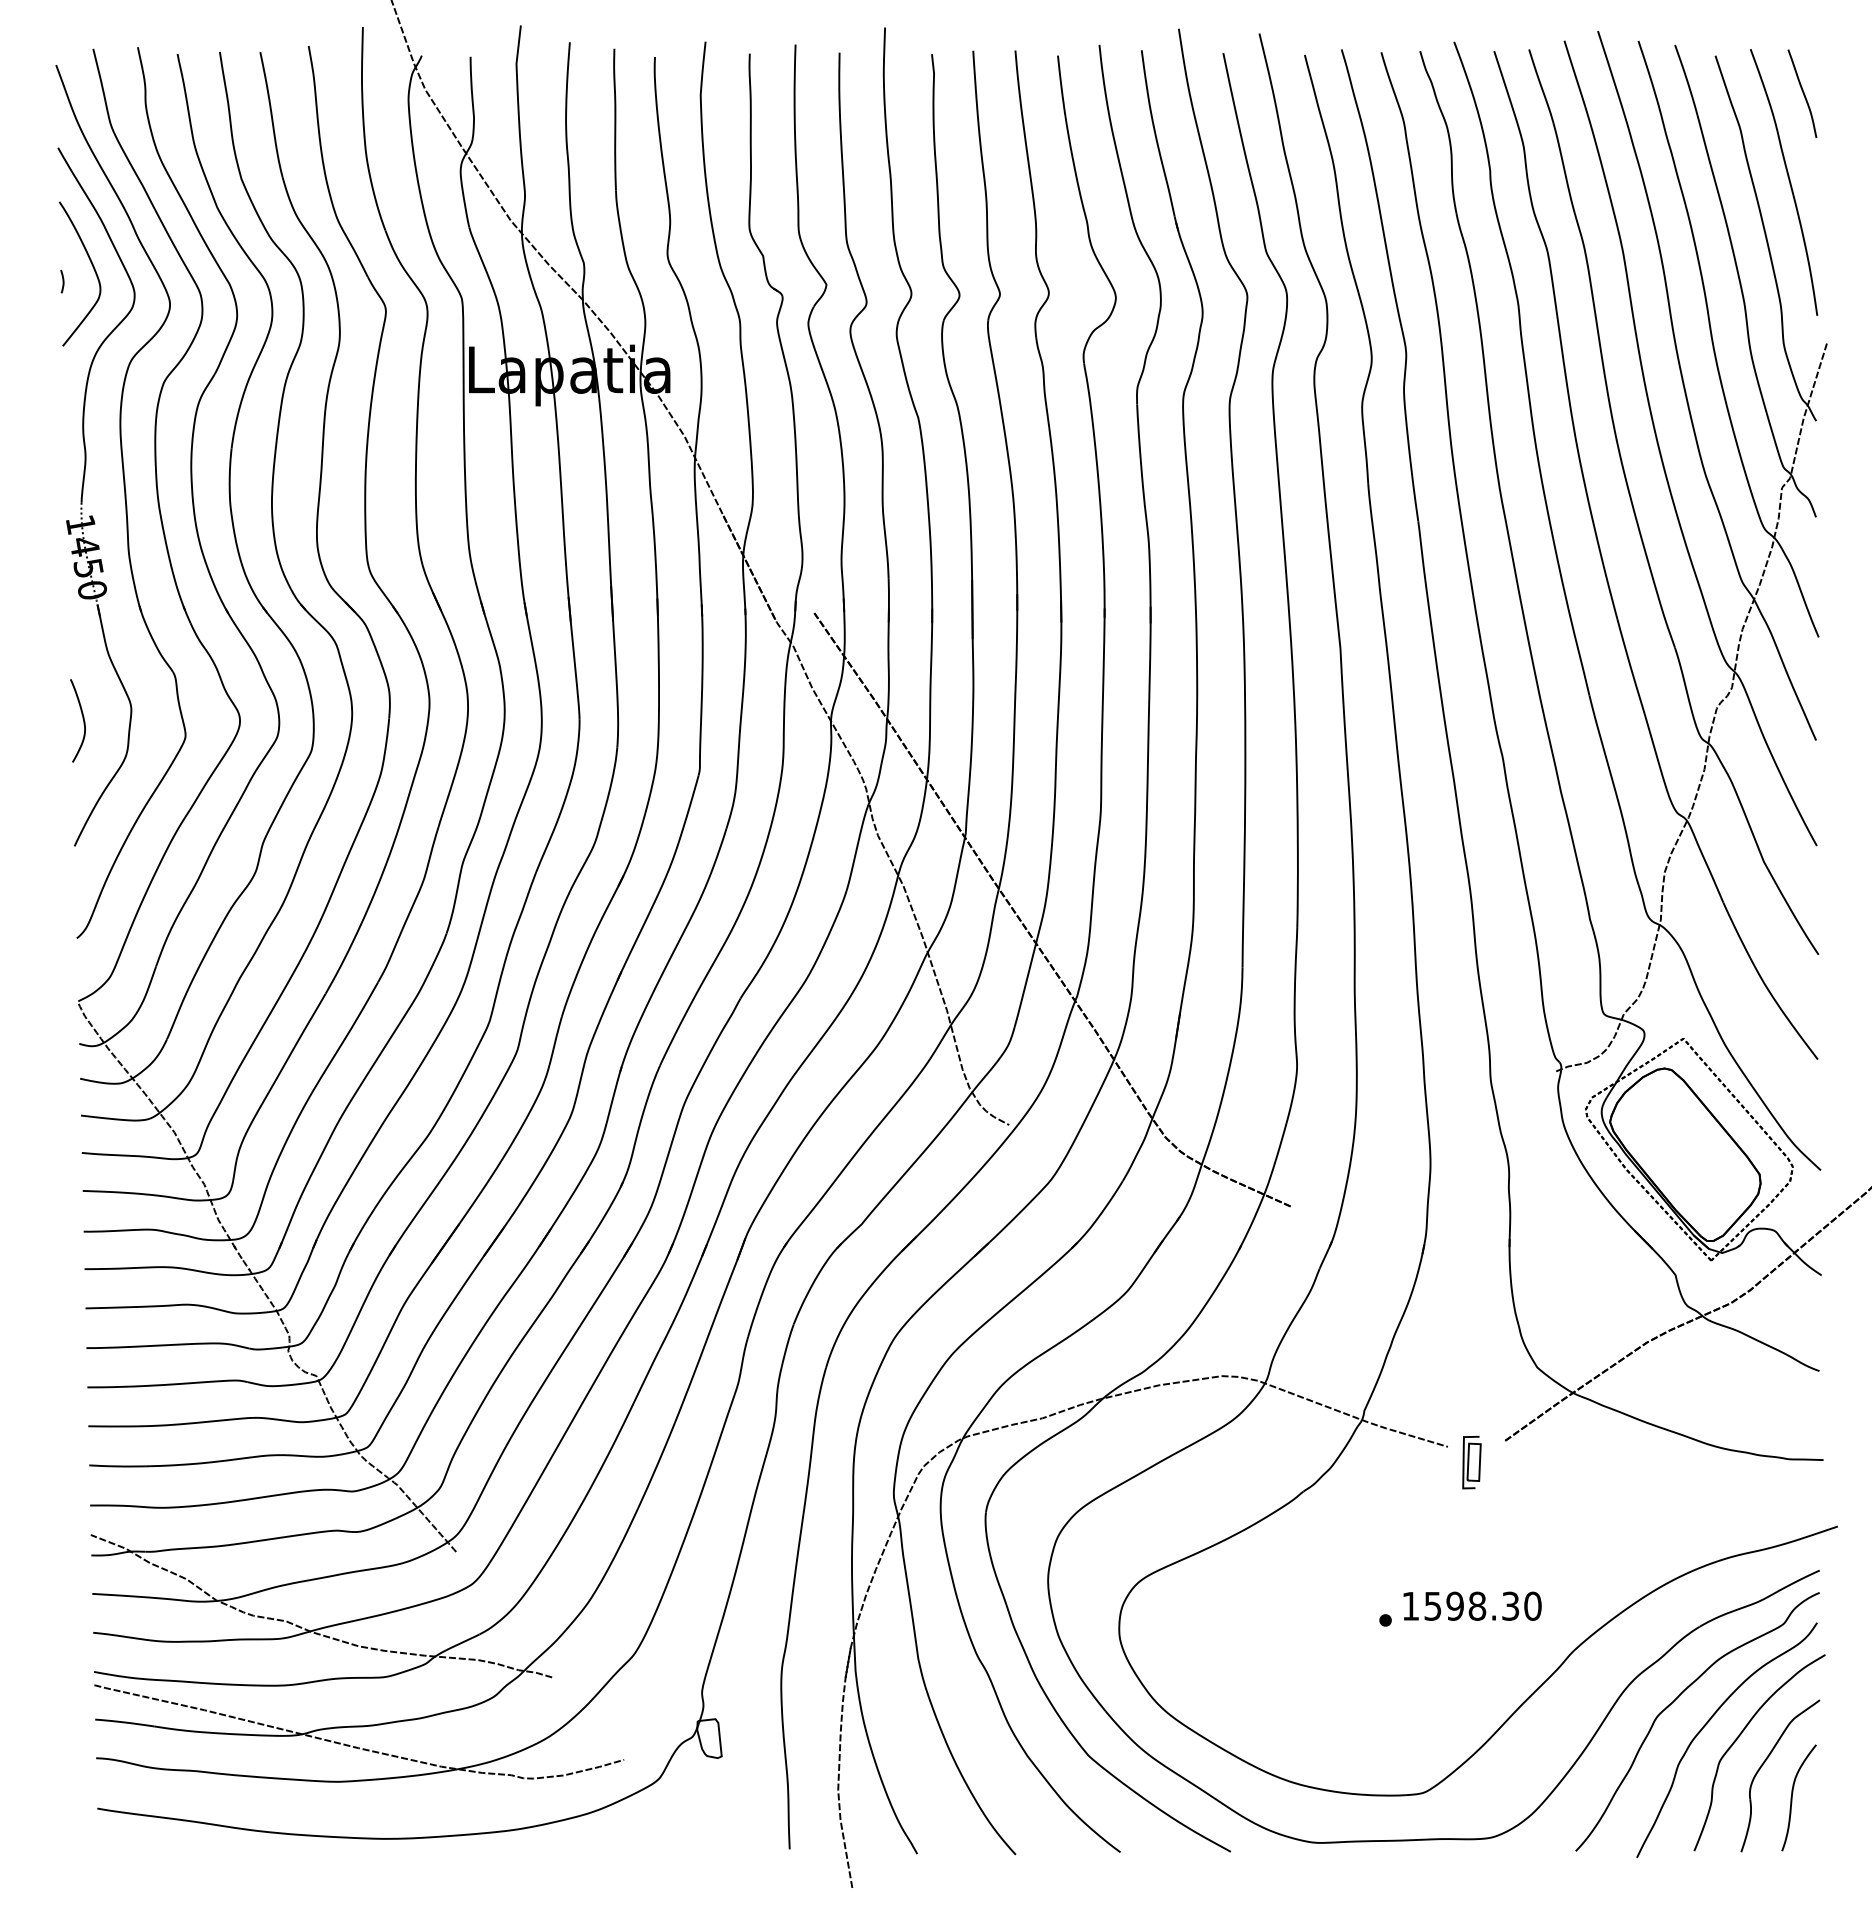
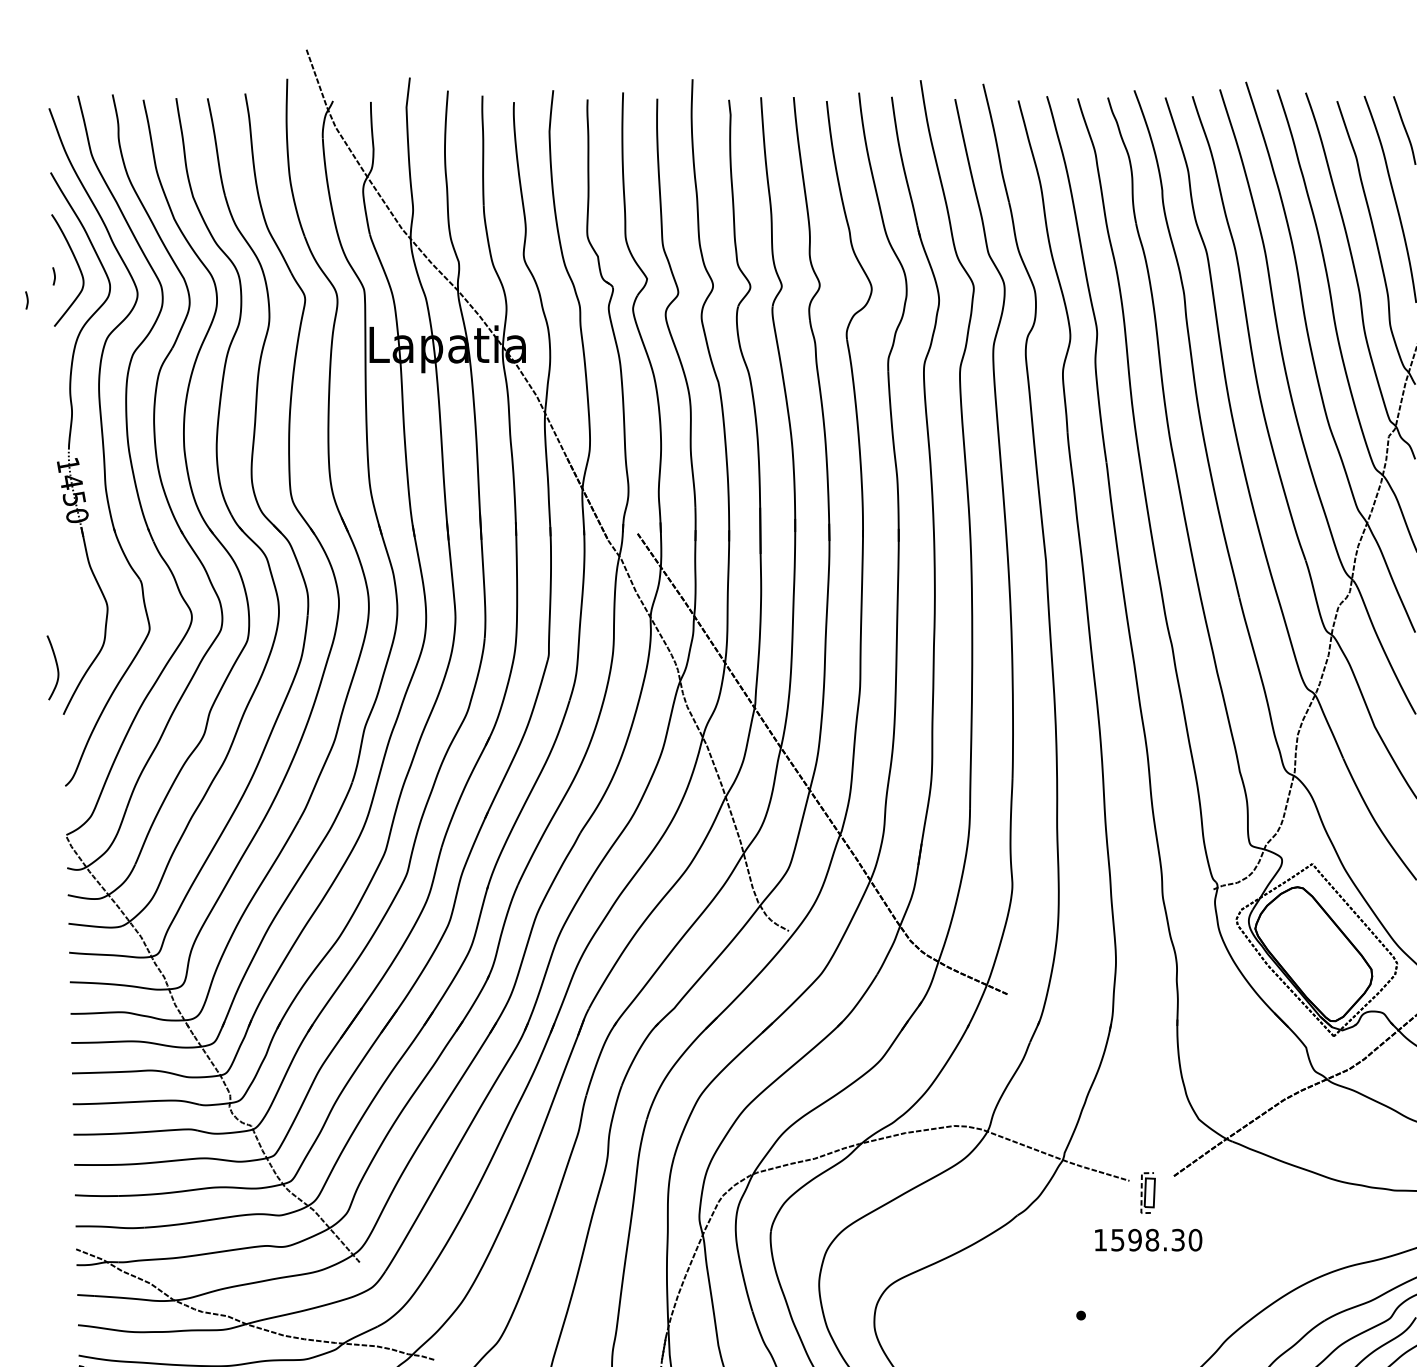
curve: (27, 312) -> (26, 300), added
curve: (82, 719) -> (56, 666), moved
line: (1463, 1460) -> (1141, 1191), solid -> dashed
text: (1472, 1605) -> (1148, 1239), moved

